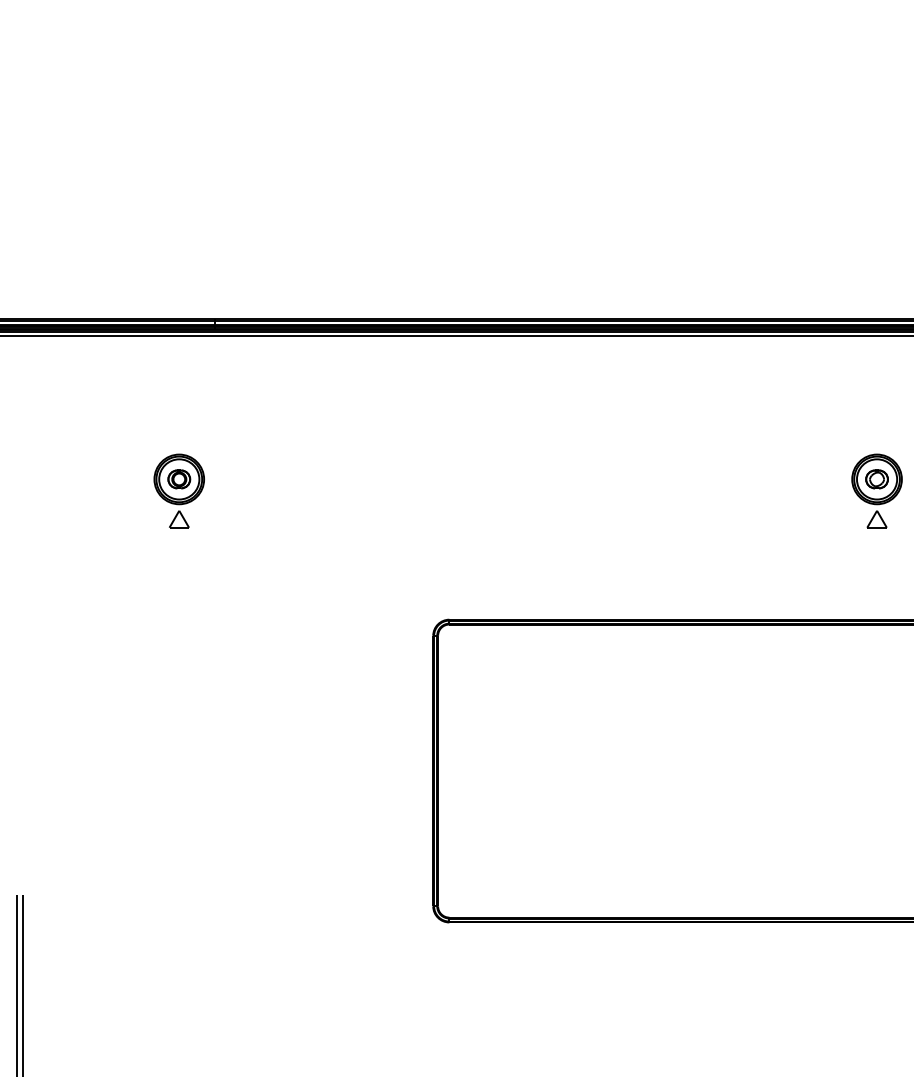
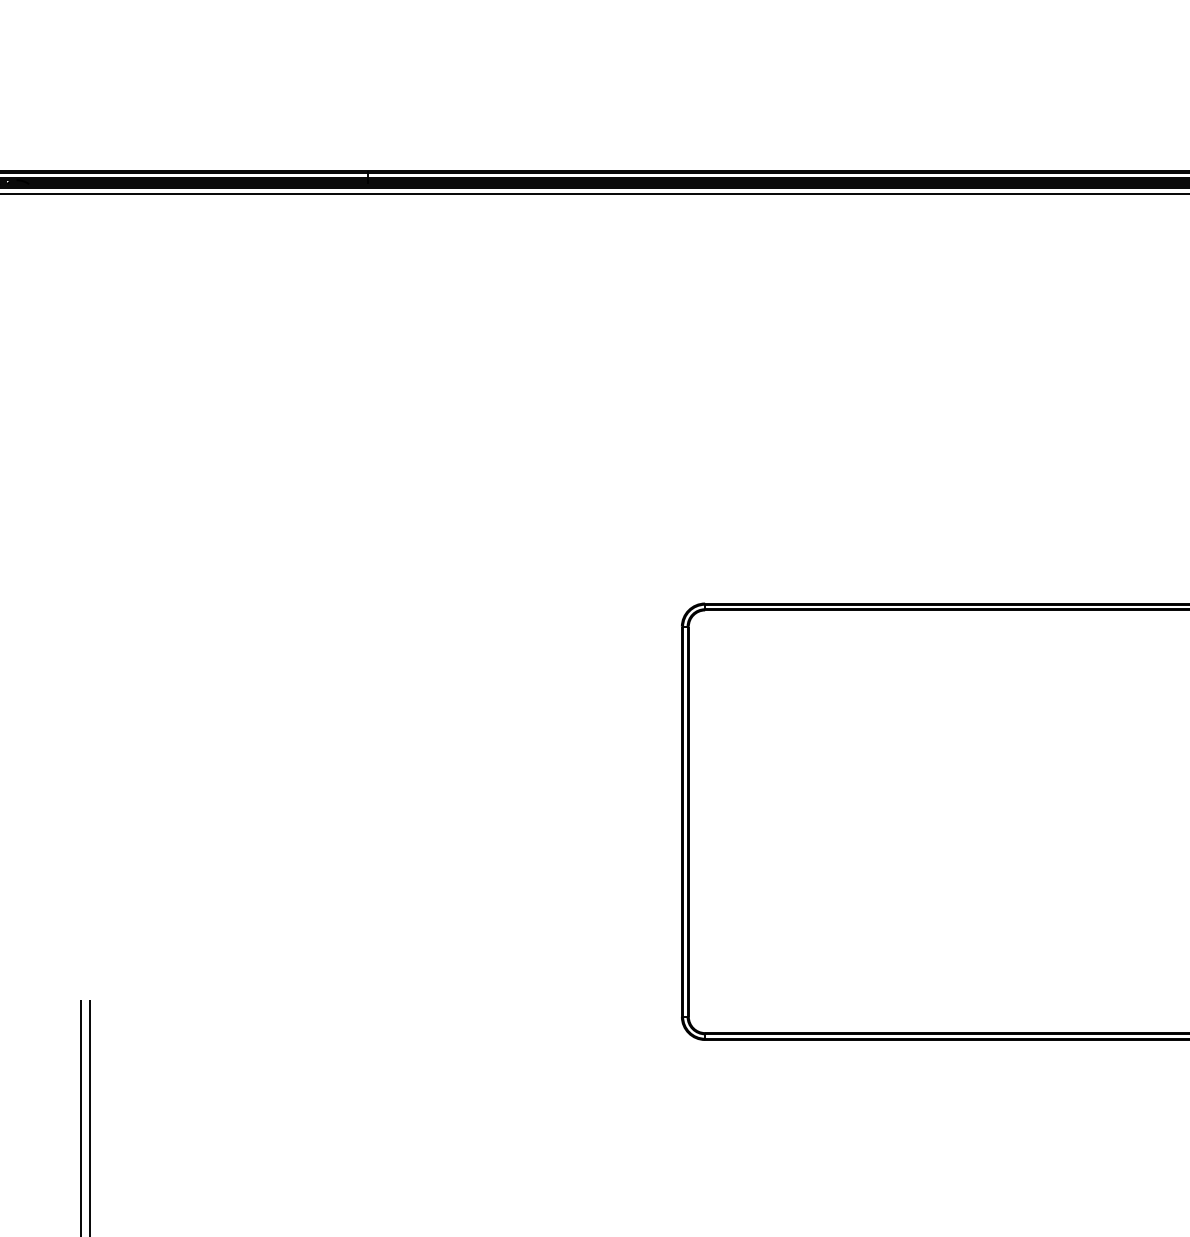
part: (178, 490) -> (314, 417), removed

